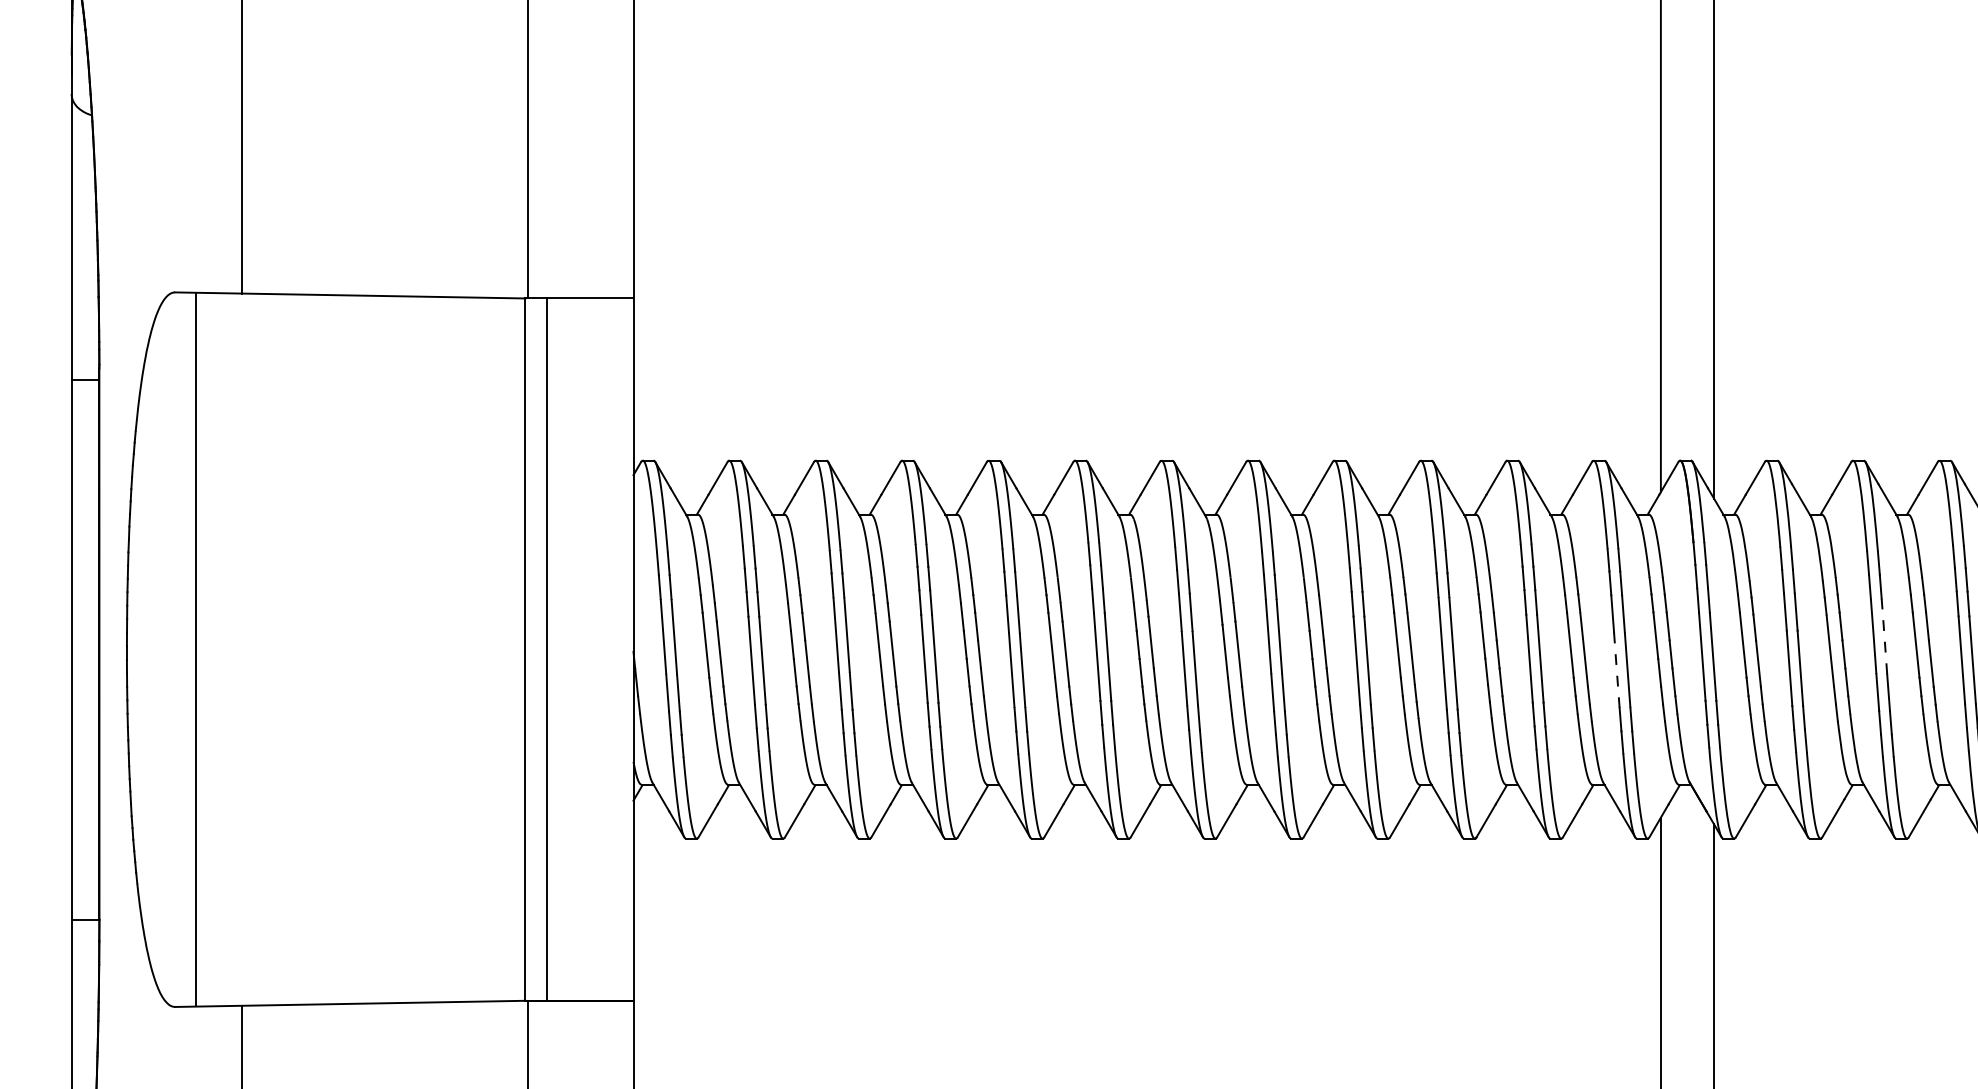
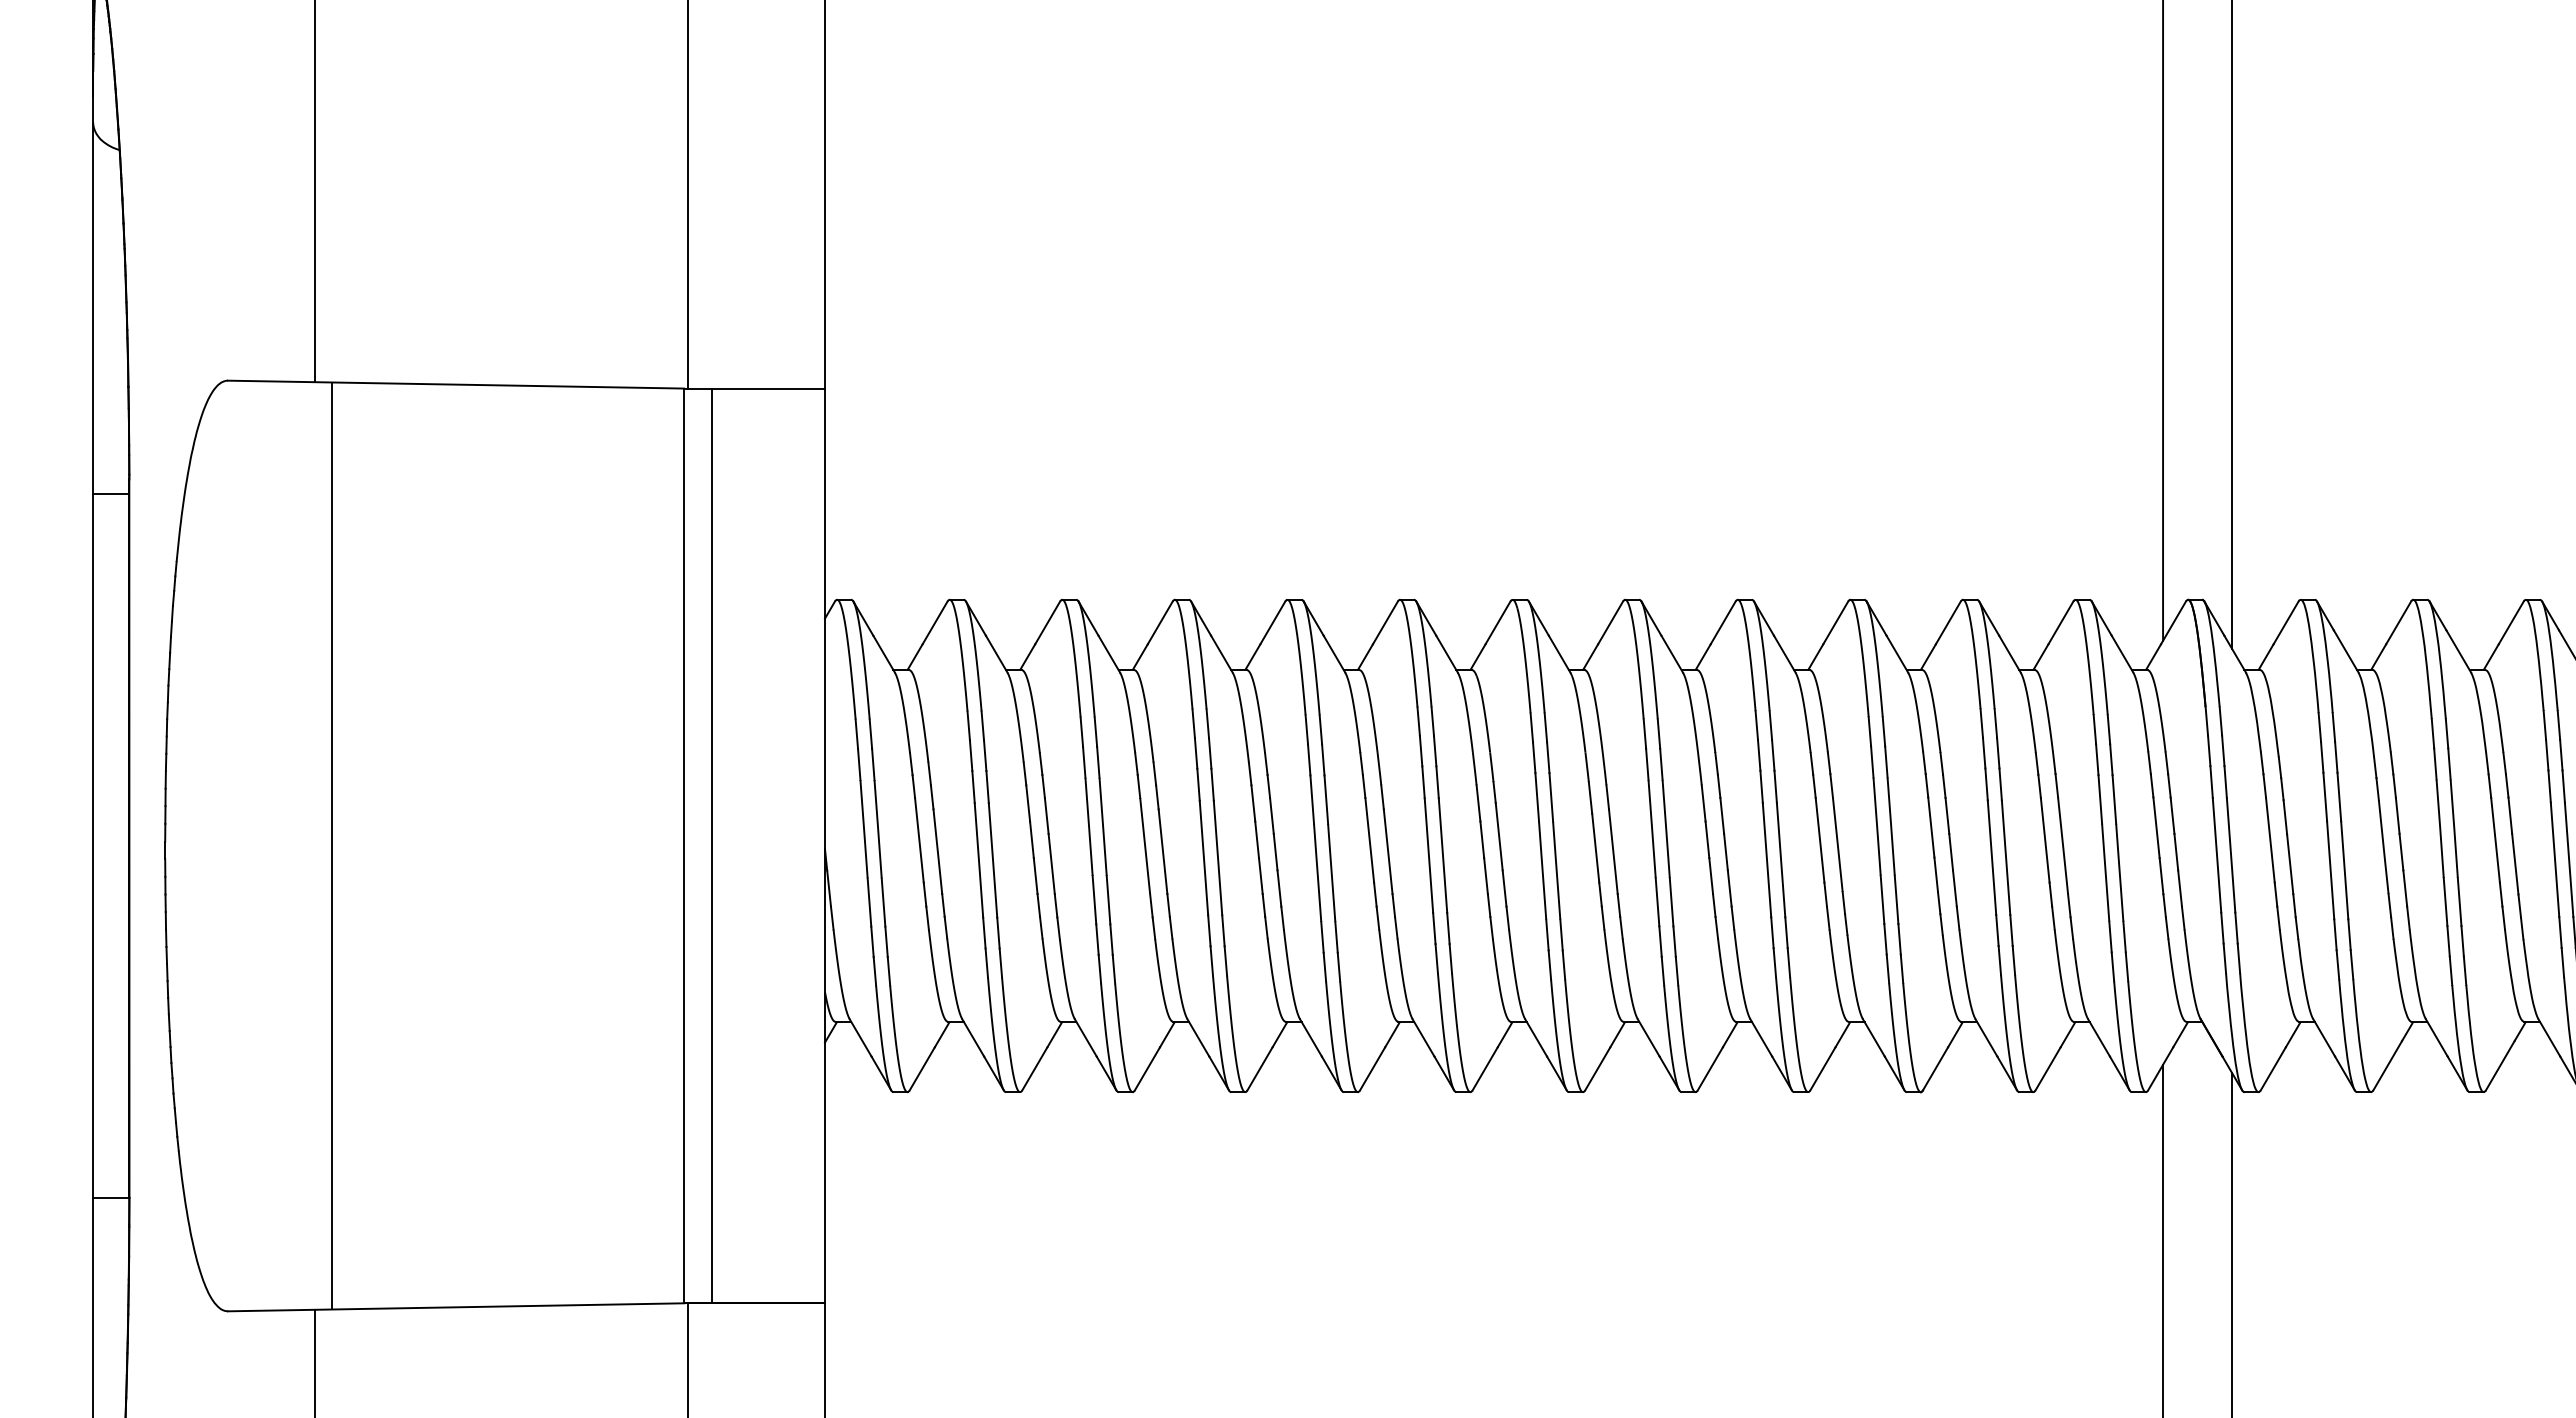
line: (1884, 636) -> (2454, 828), dashed -> solid
line: (196, 649) -> (332, 845), moved
line: (1616, 670) -> (2105, 872), dashed -> solid

